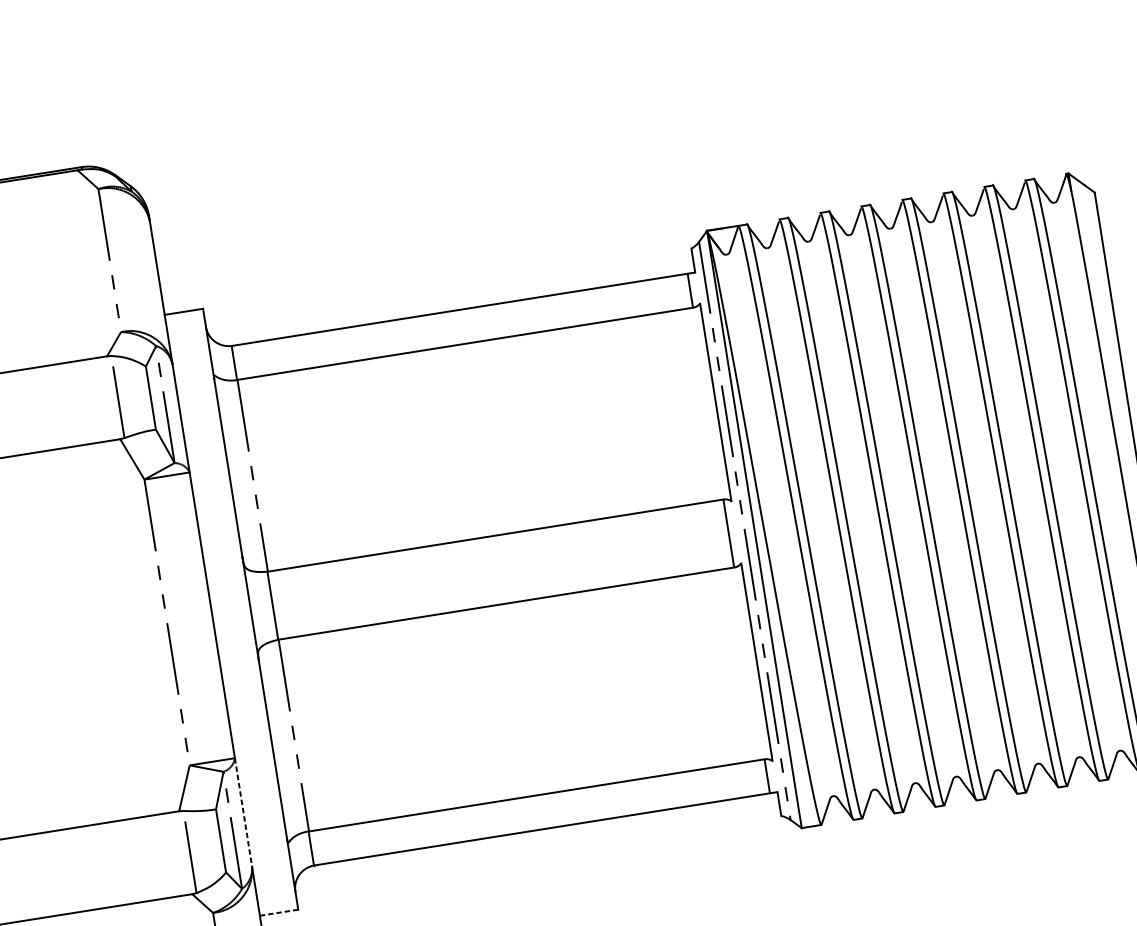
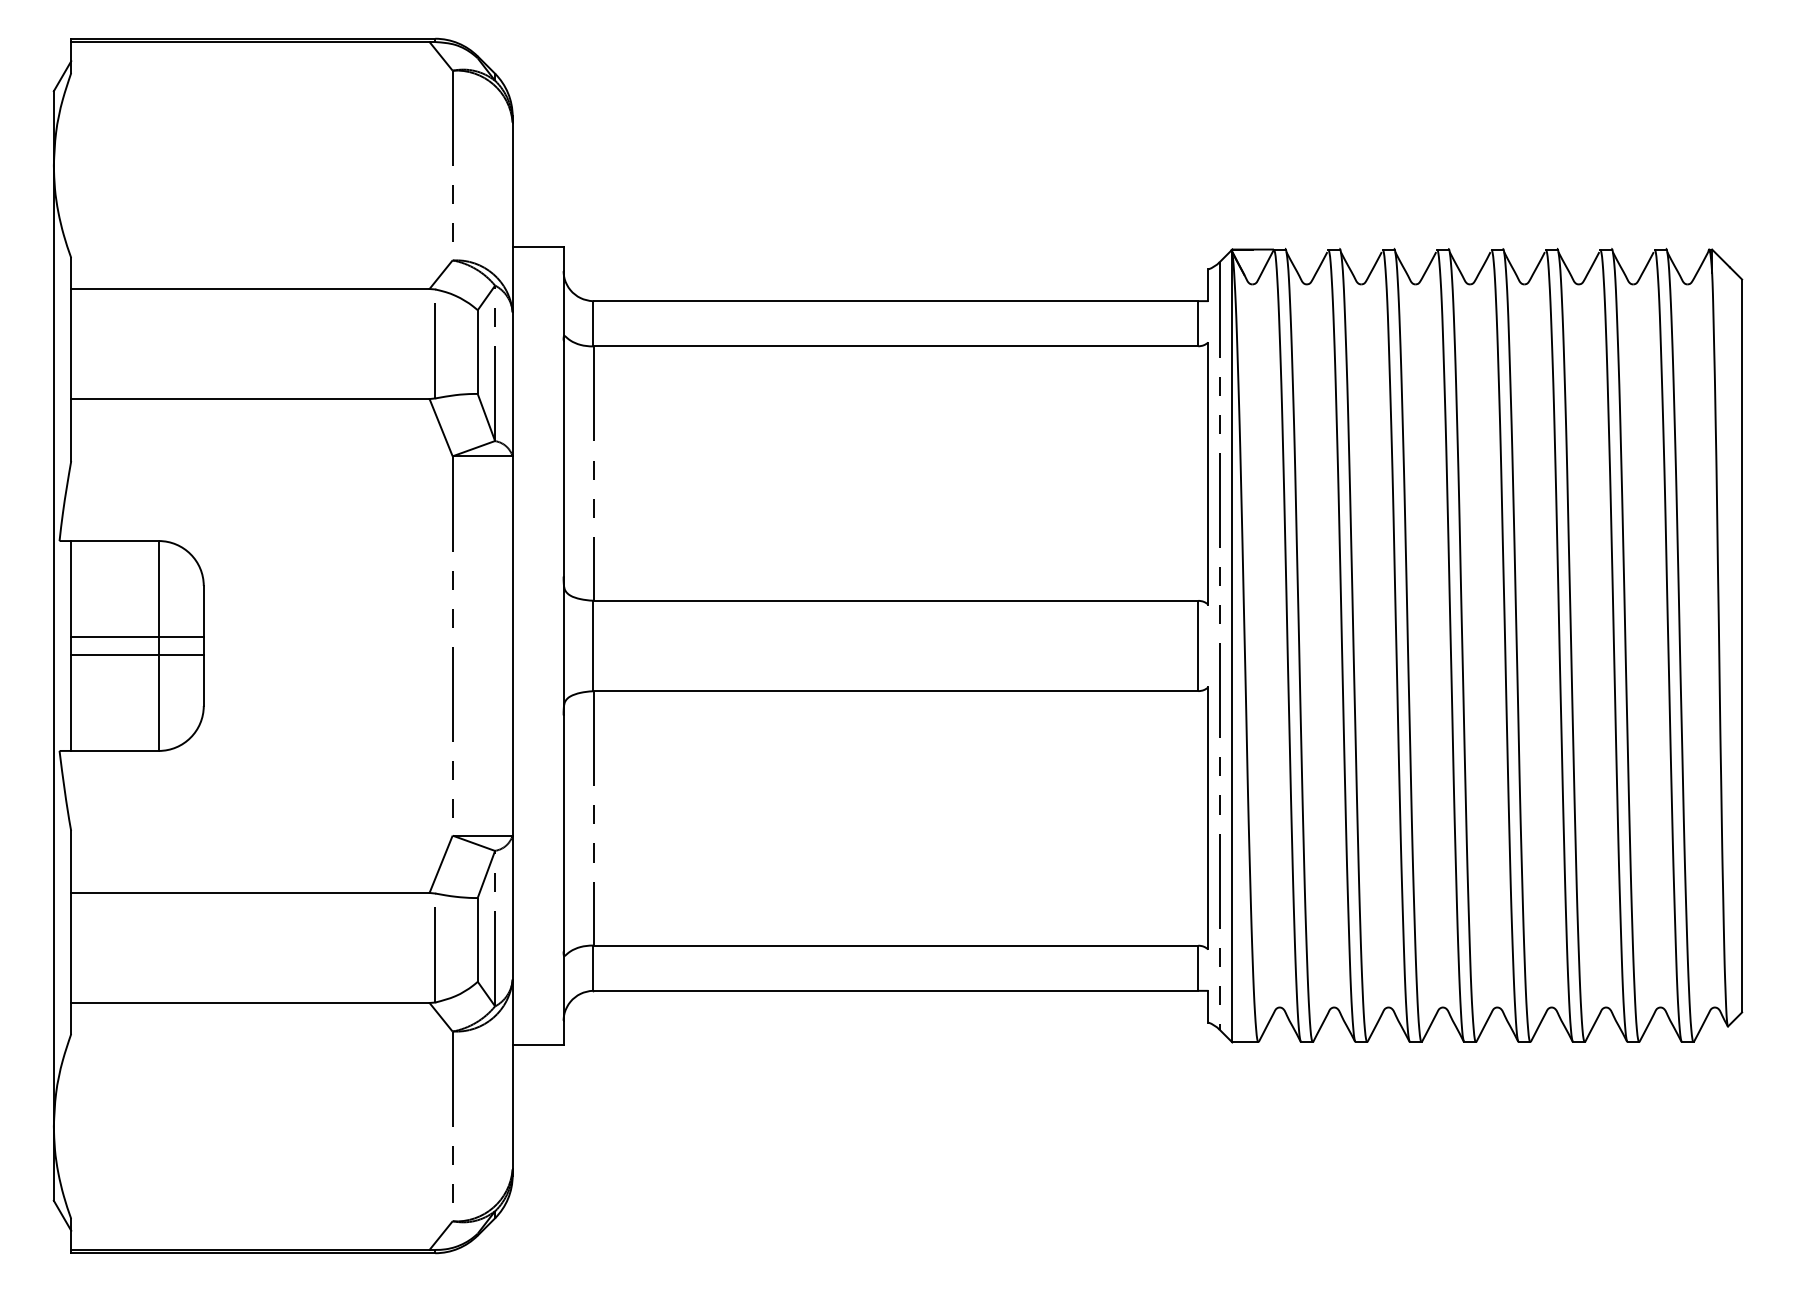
line: (243, 812) -> (512, 907), dashed -> solid
line: (279, 912) -> (538, 1044), dashed -> solid

